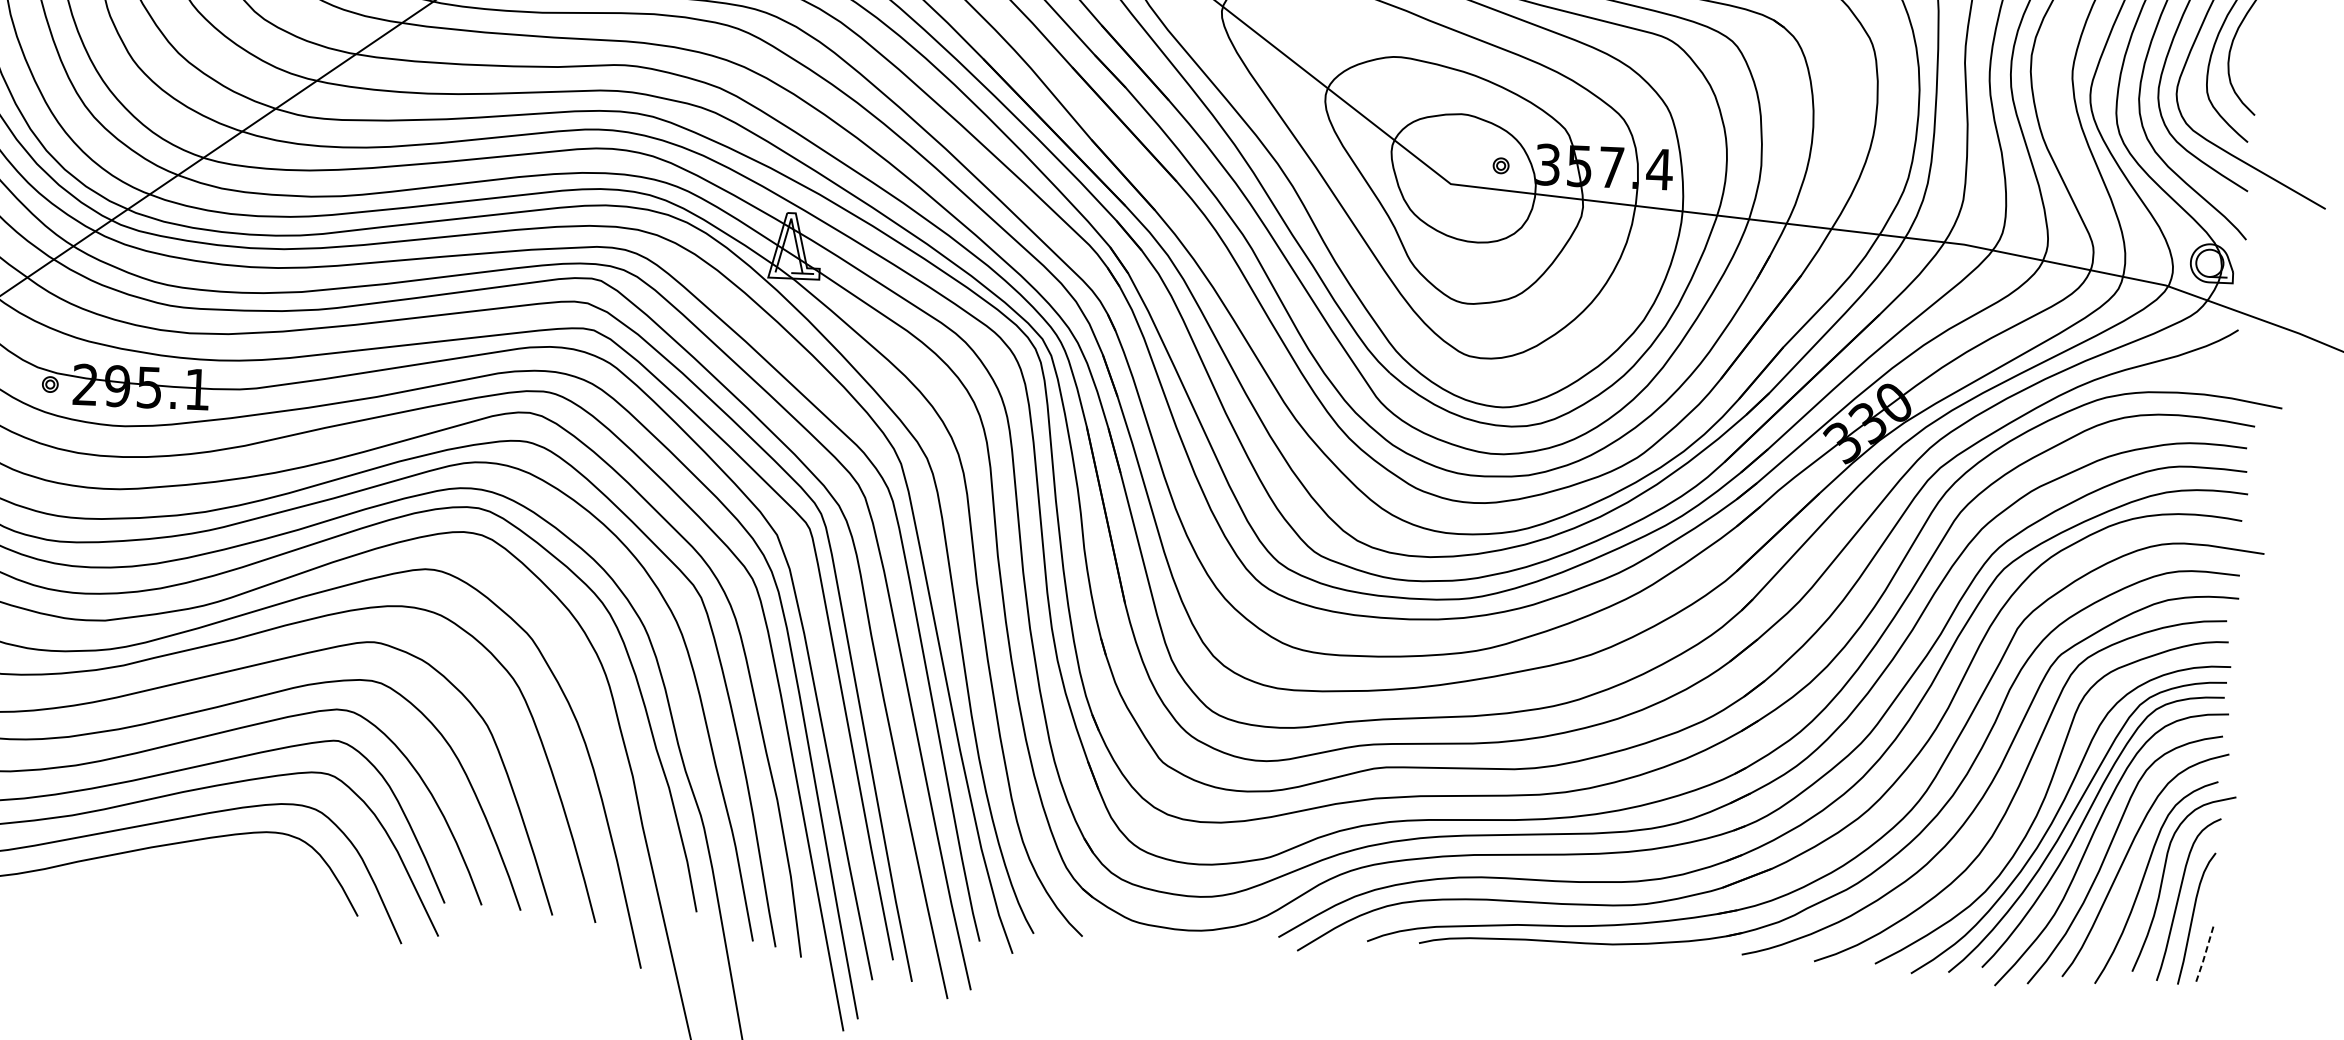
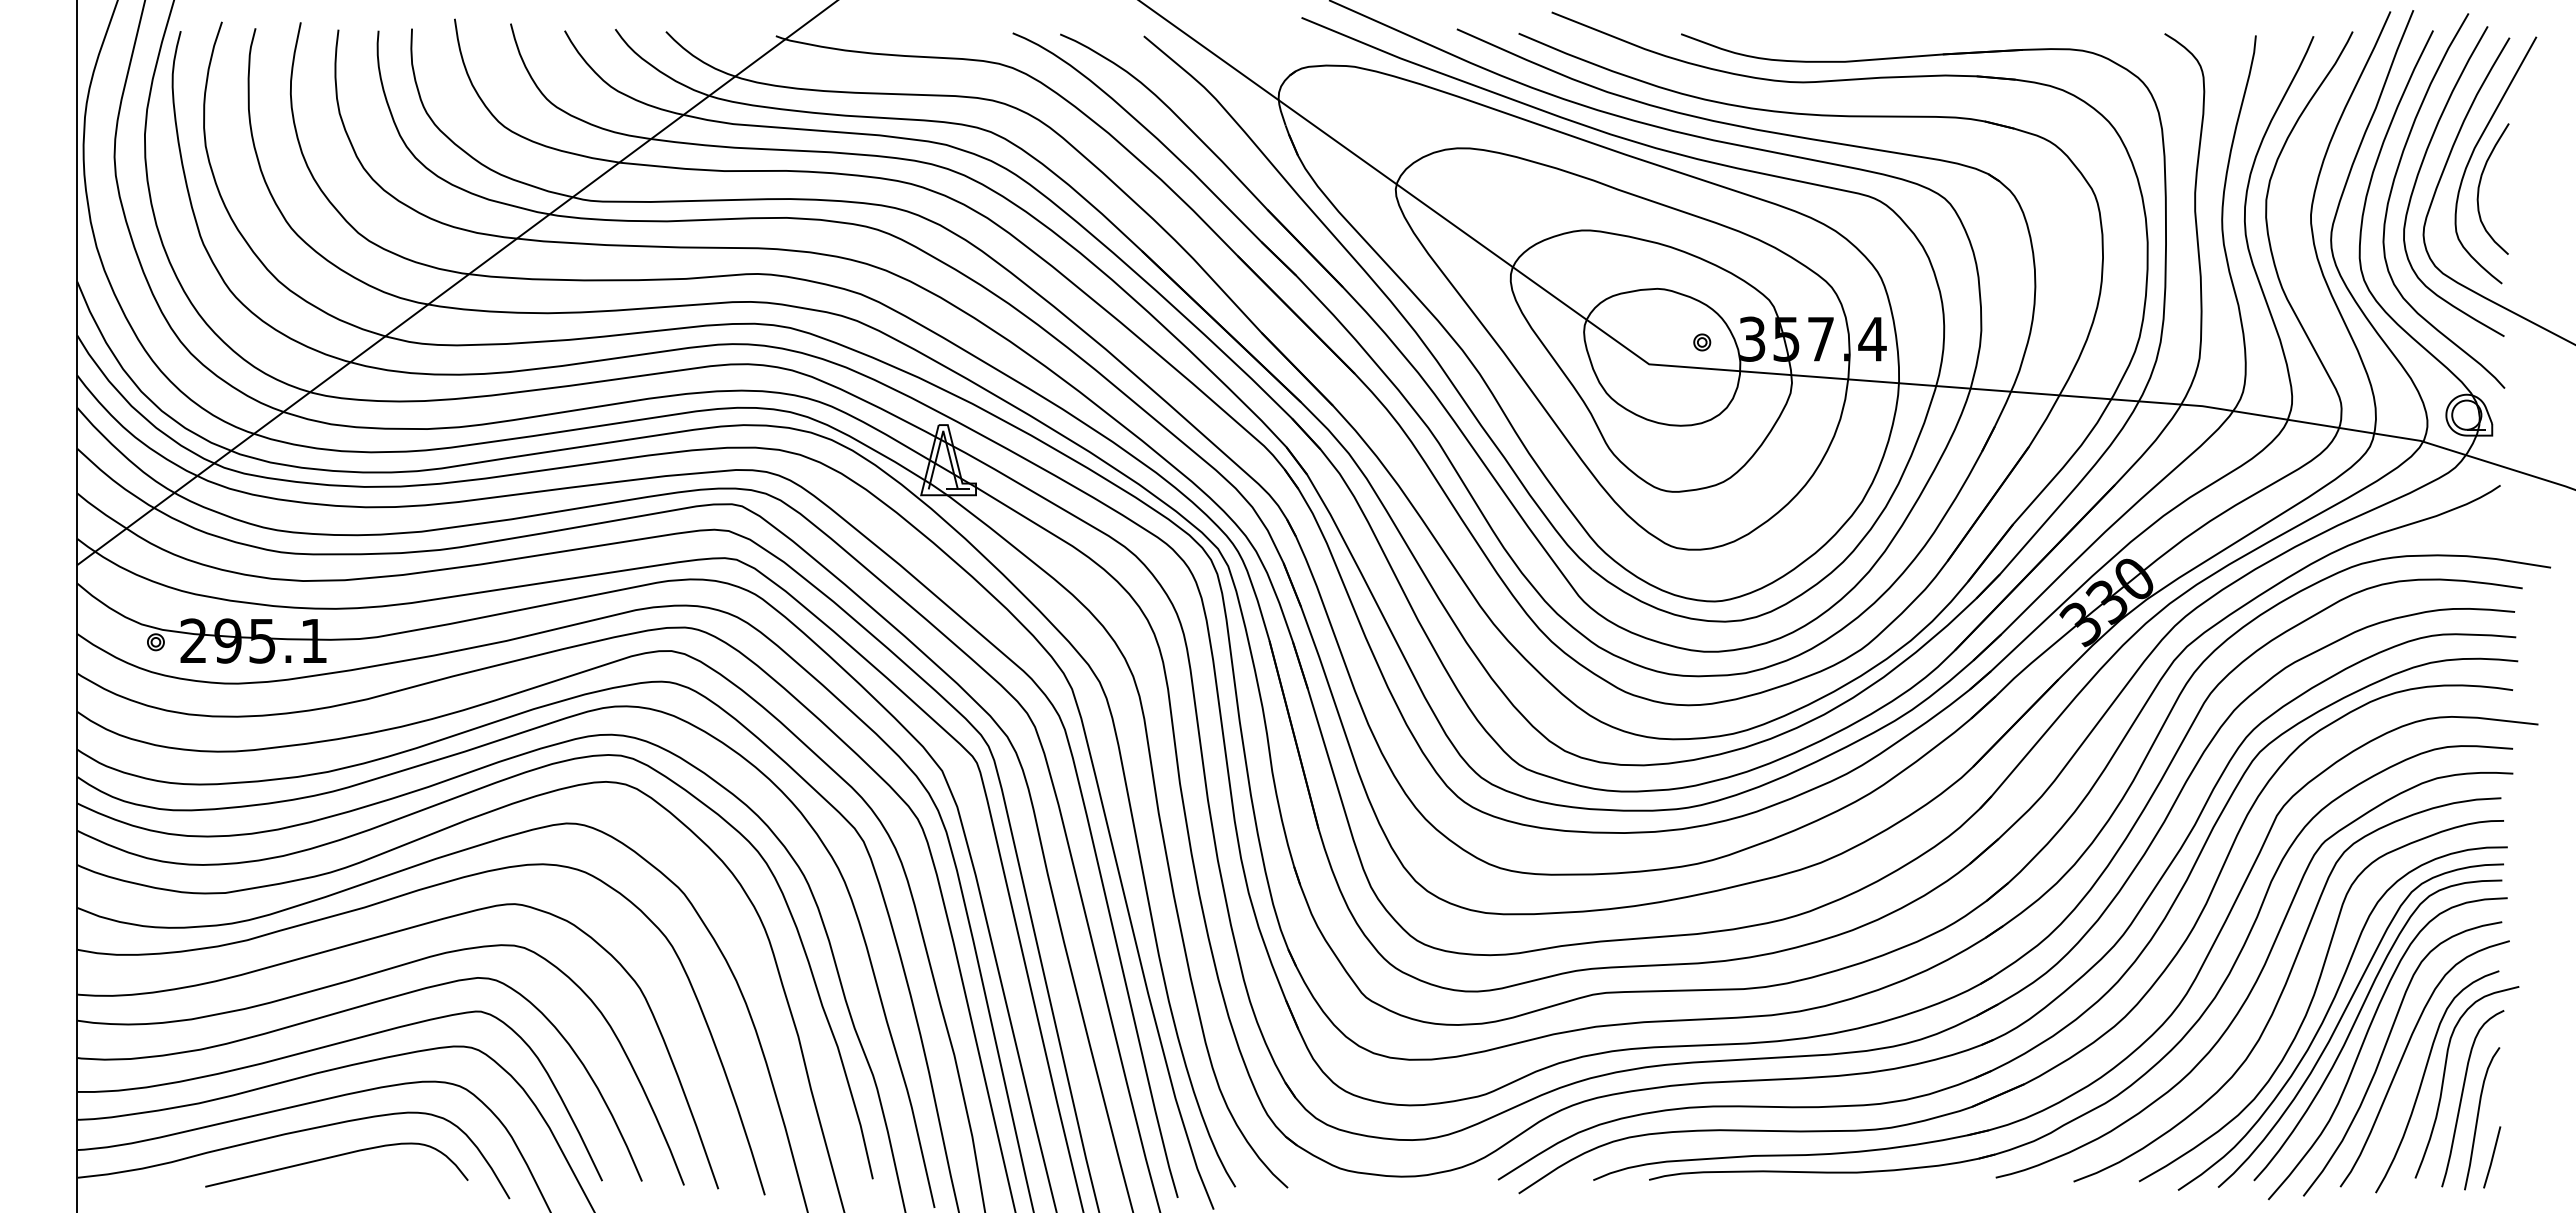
curve: (197, 871) -> (335, 1157), added
line: (2204, 956) -> (2492, 1158), dashed -> solid

